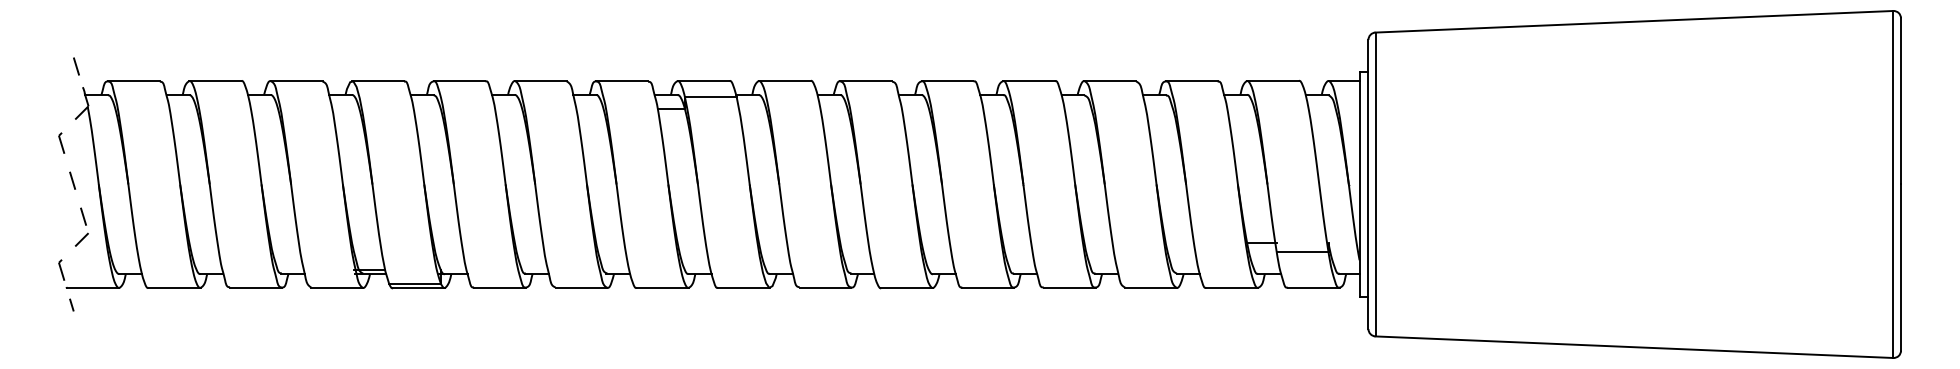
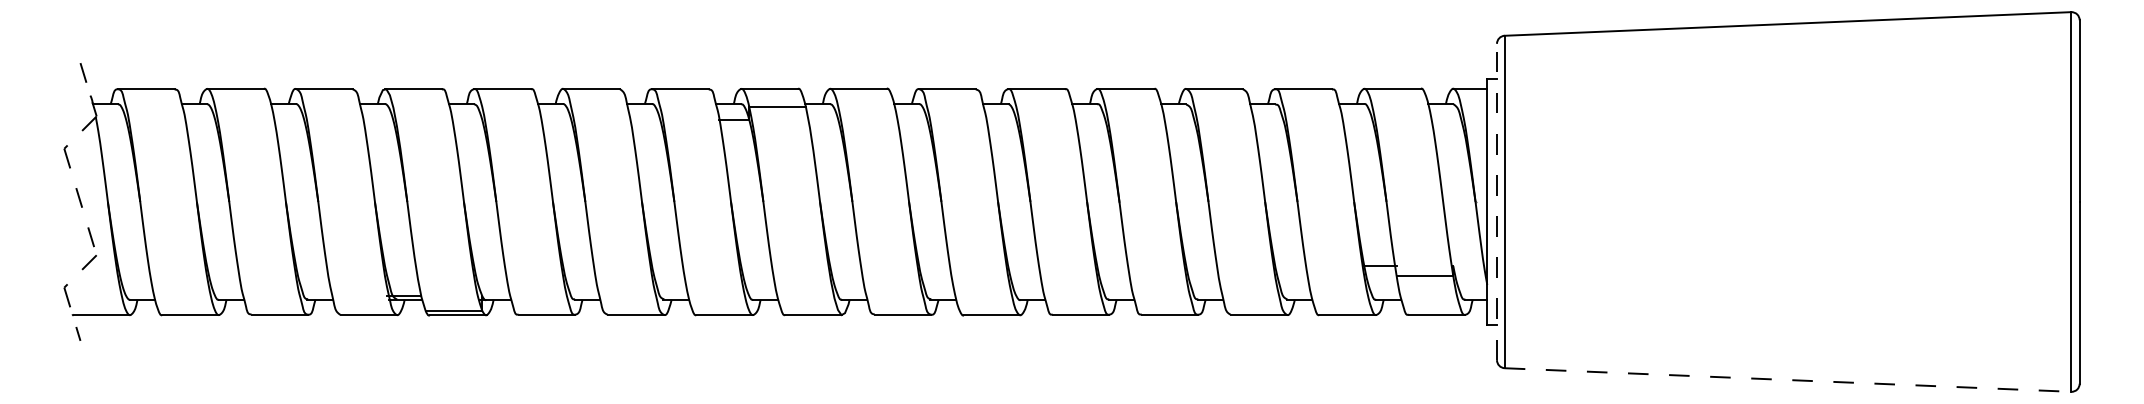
line: (1368, 184) -> (1497, 201), solid -> dashed
line: (1634, 347) -> (1788, 380), solid -> dashed

